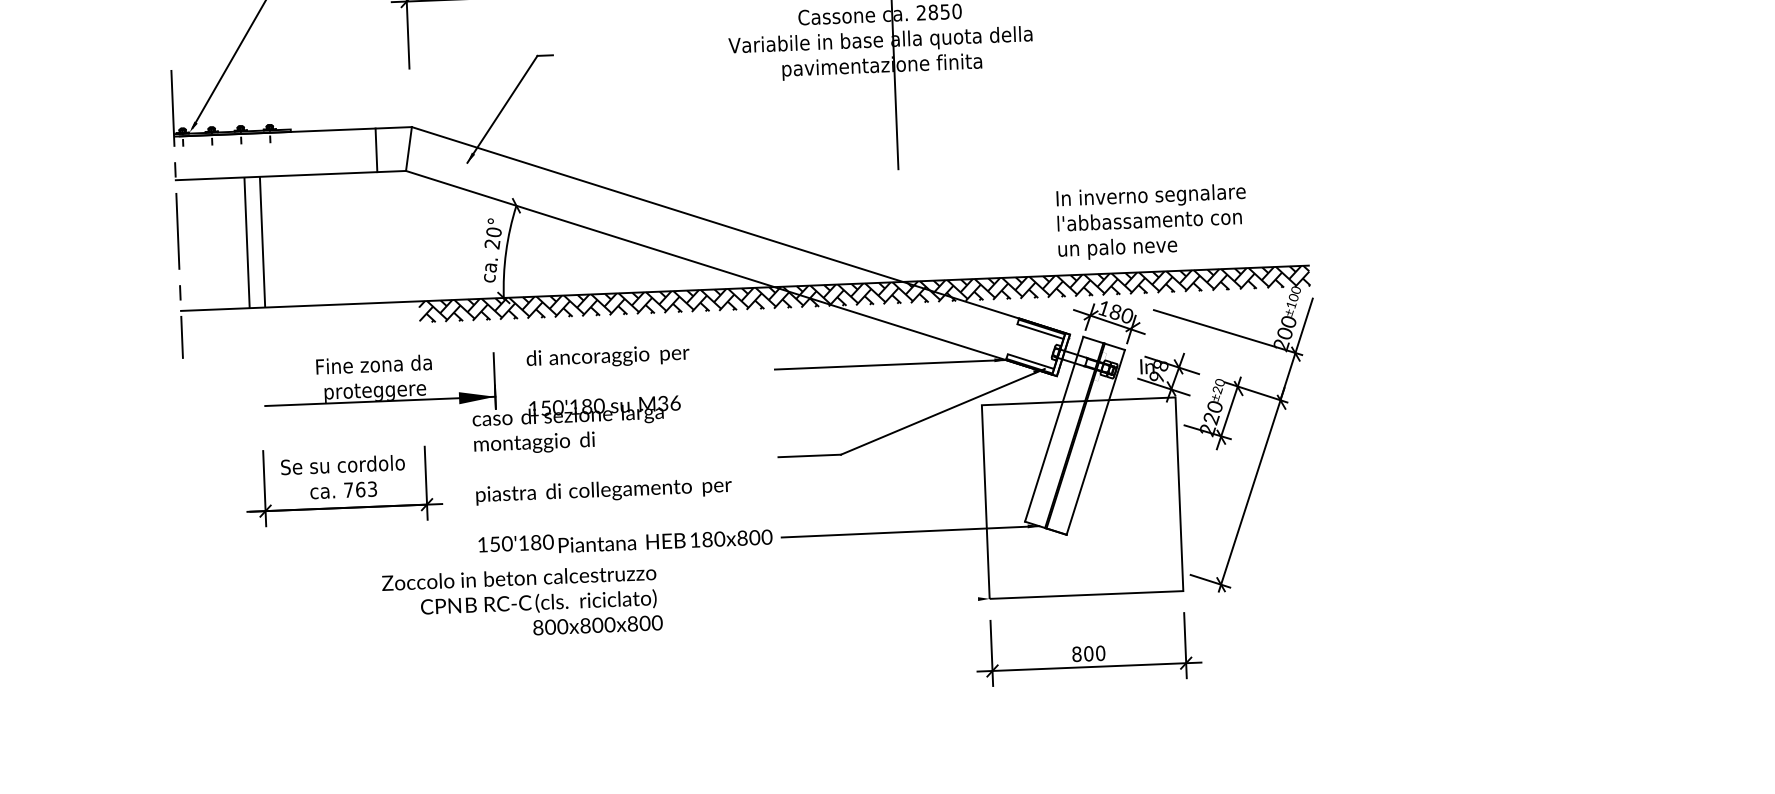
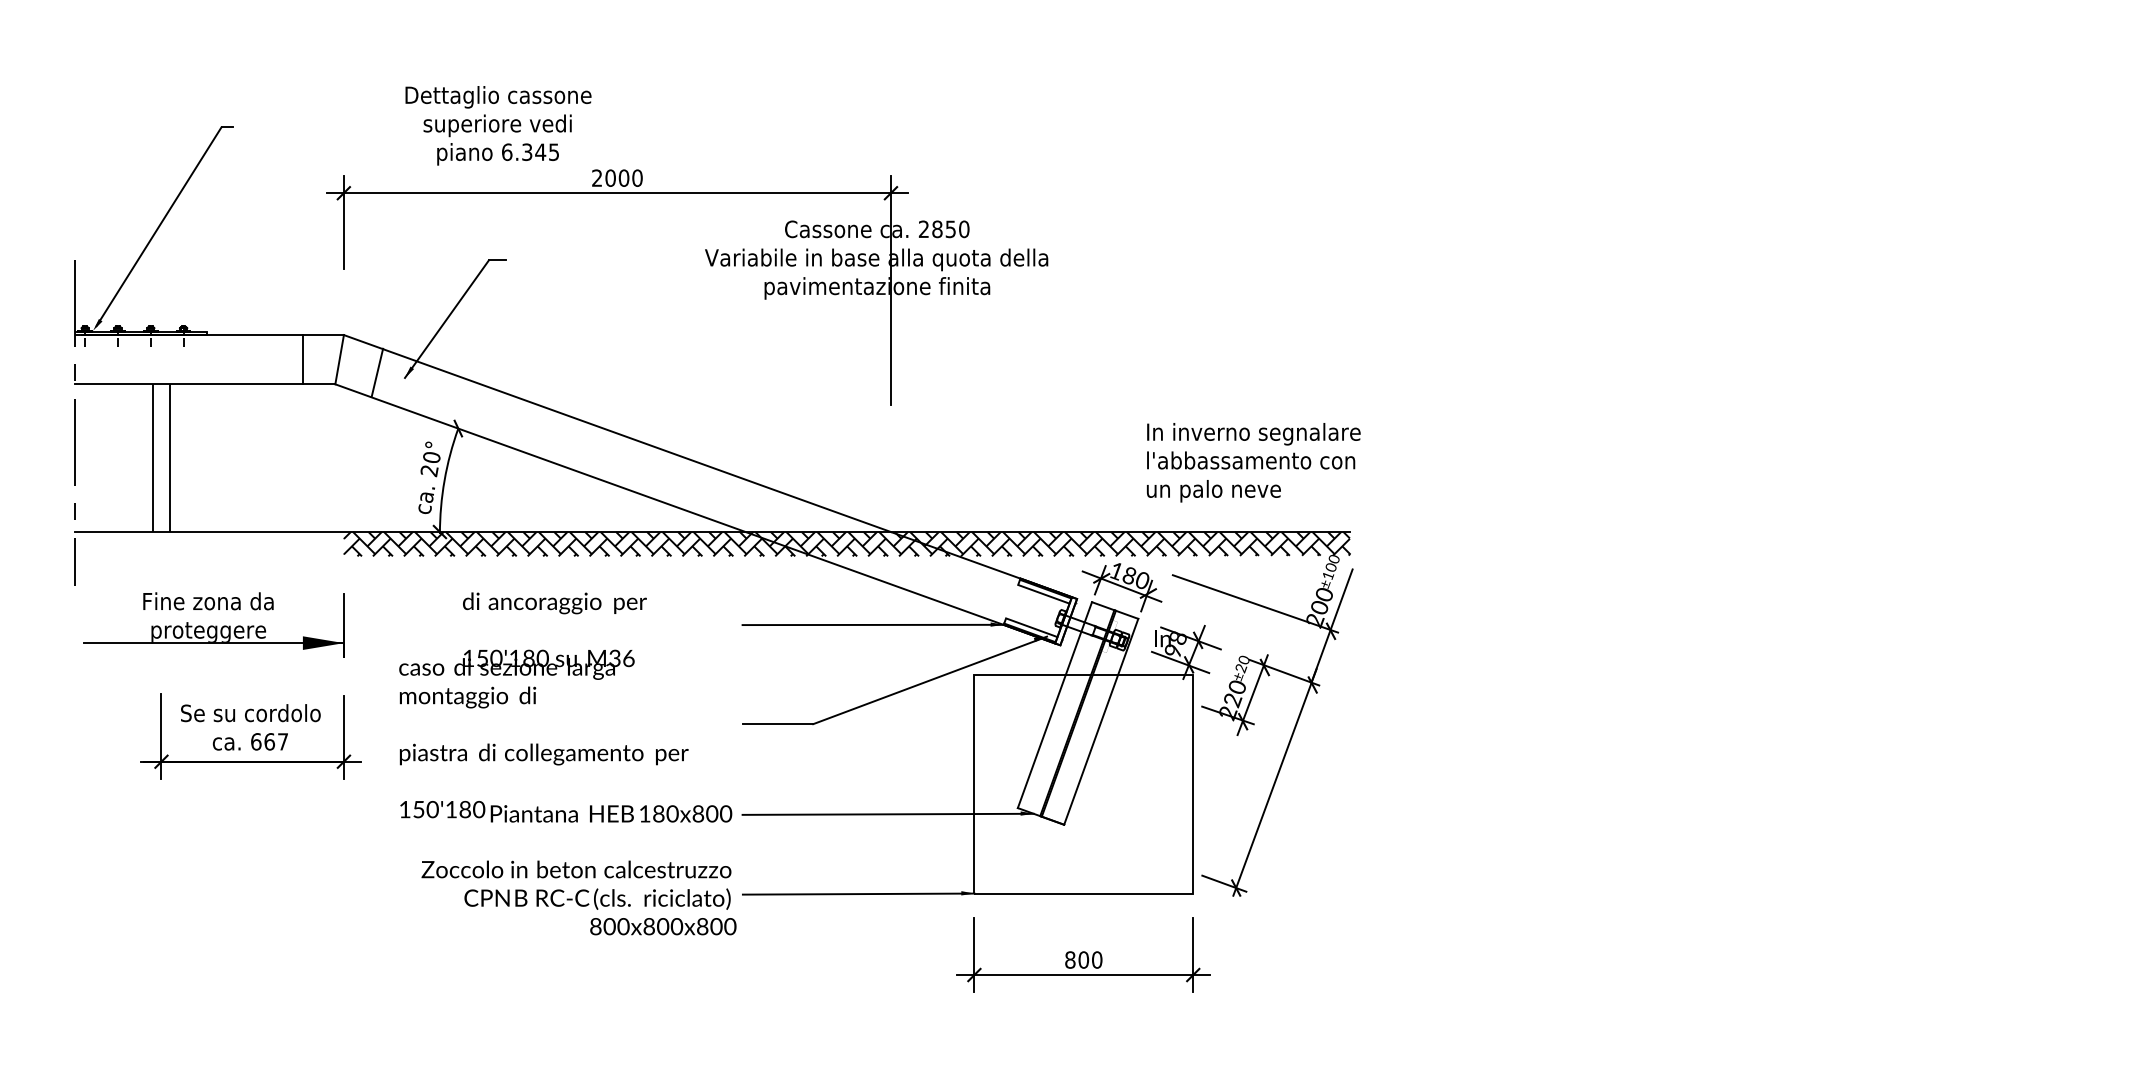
line: (442, 159) -> (377, 372), added
text: (1151, 221) -> (1253, 462), moved
part: (379, 384) -> (213, 624), moved
text: (360, 489) -> (269, 741), 763 -> 667
text: (521, 602) -> (578, 897), moved
line: (887, 602) -> (858, 893), added

